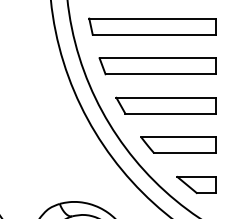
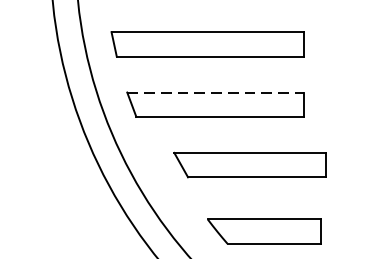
line: (158, 58) -> (217, 92), solid -> dashed
part: (165, 105) -> (249, 164), moved
part: (178, 144) -> (264, 230), moved

